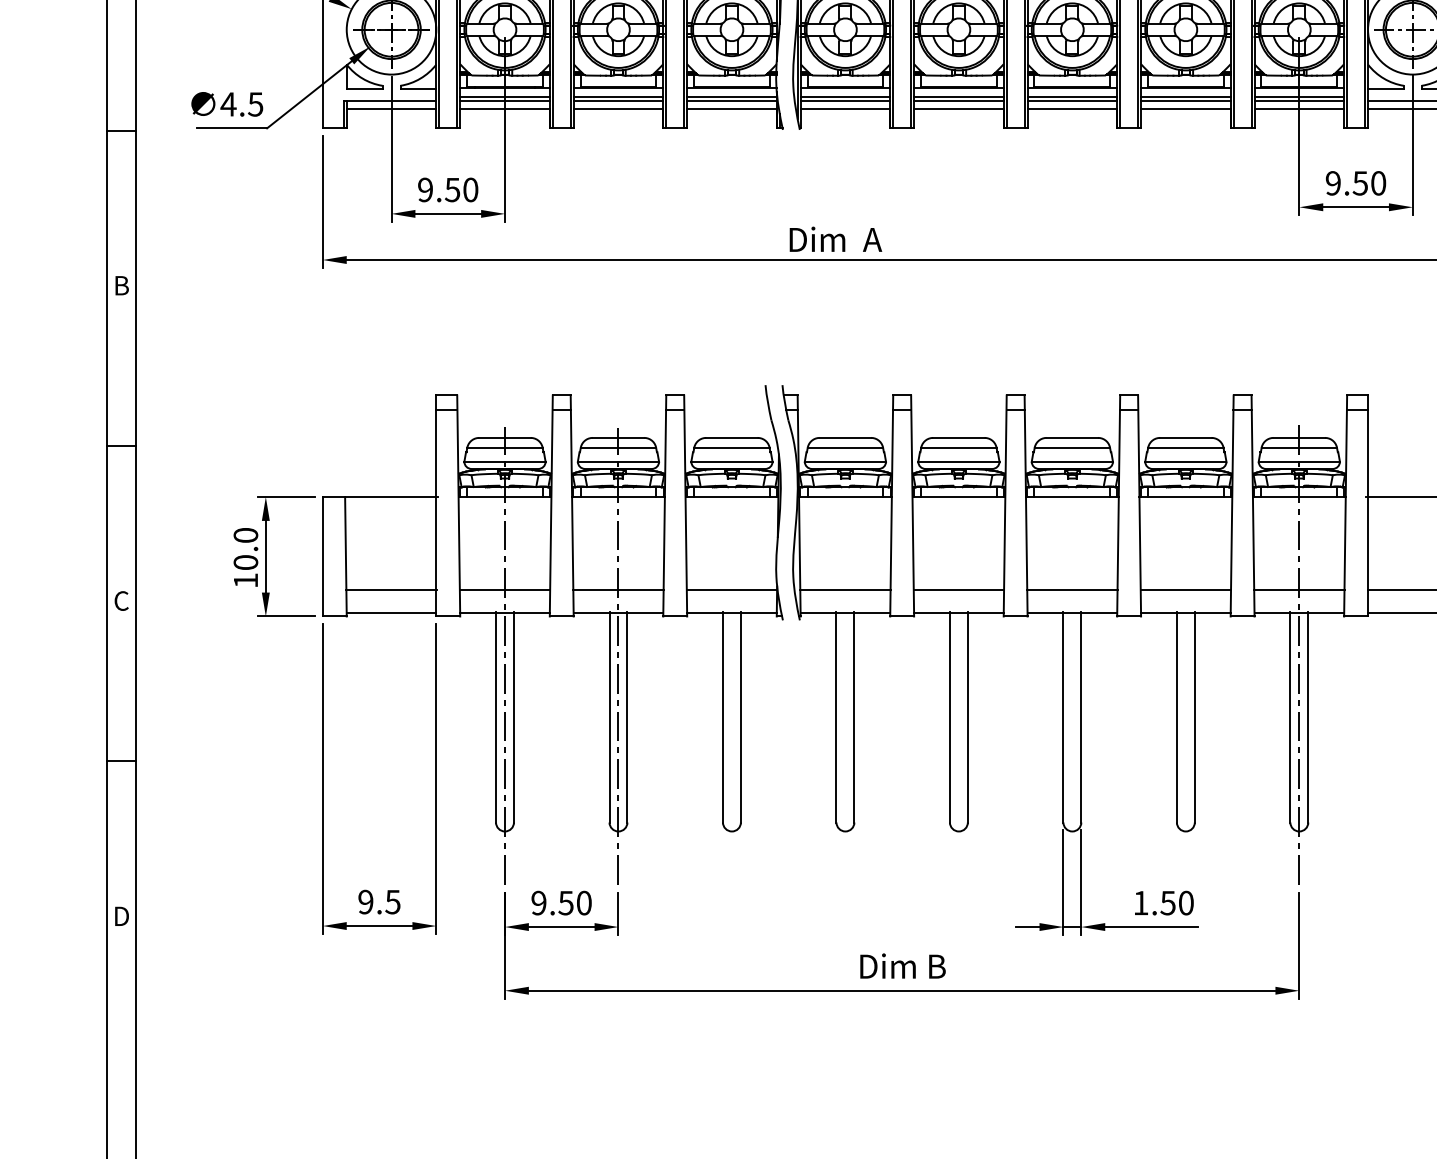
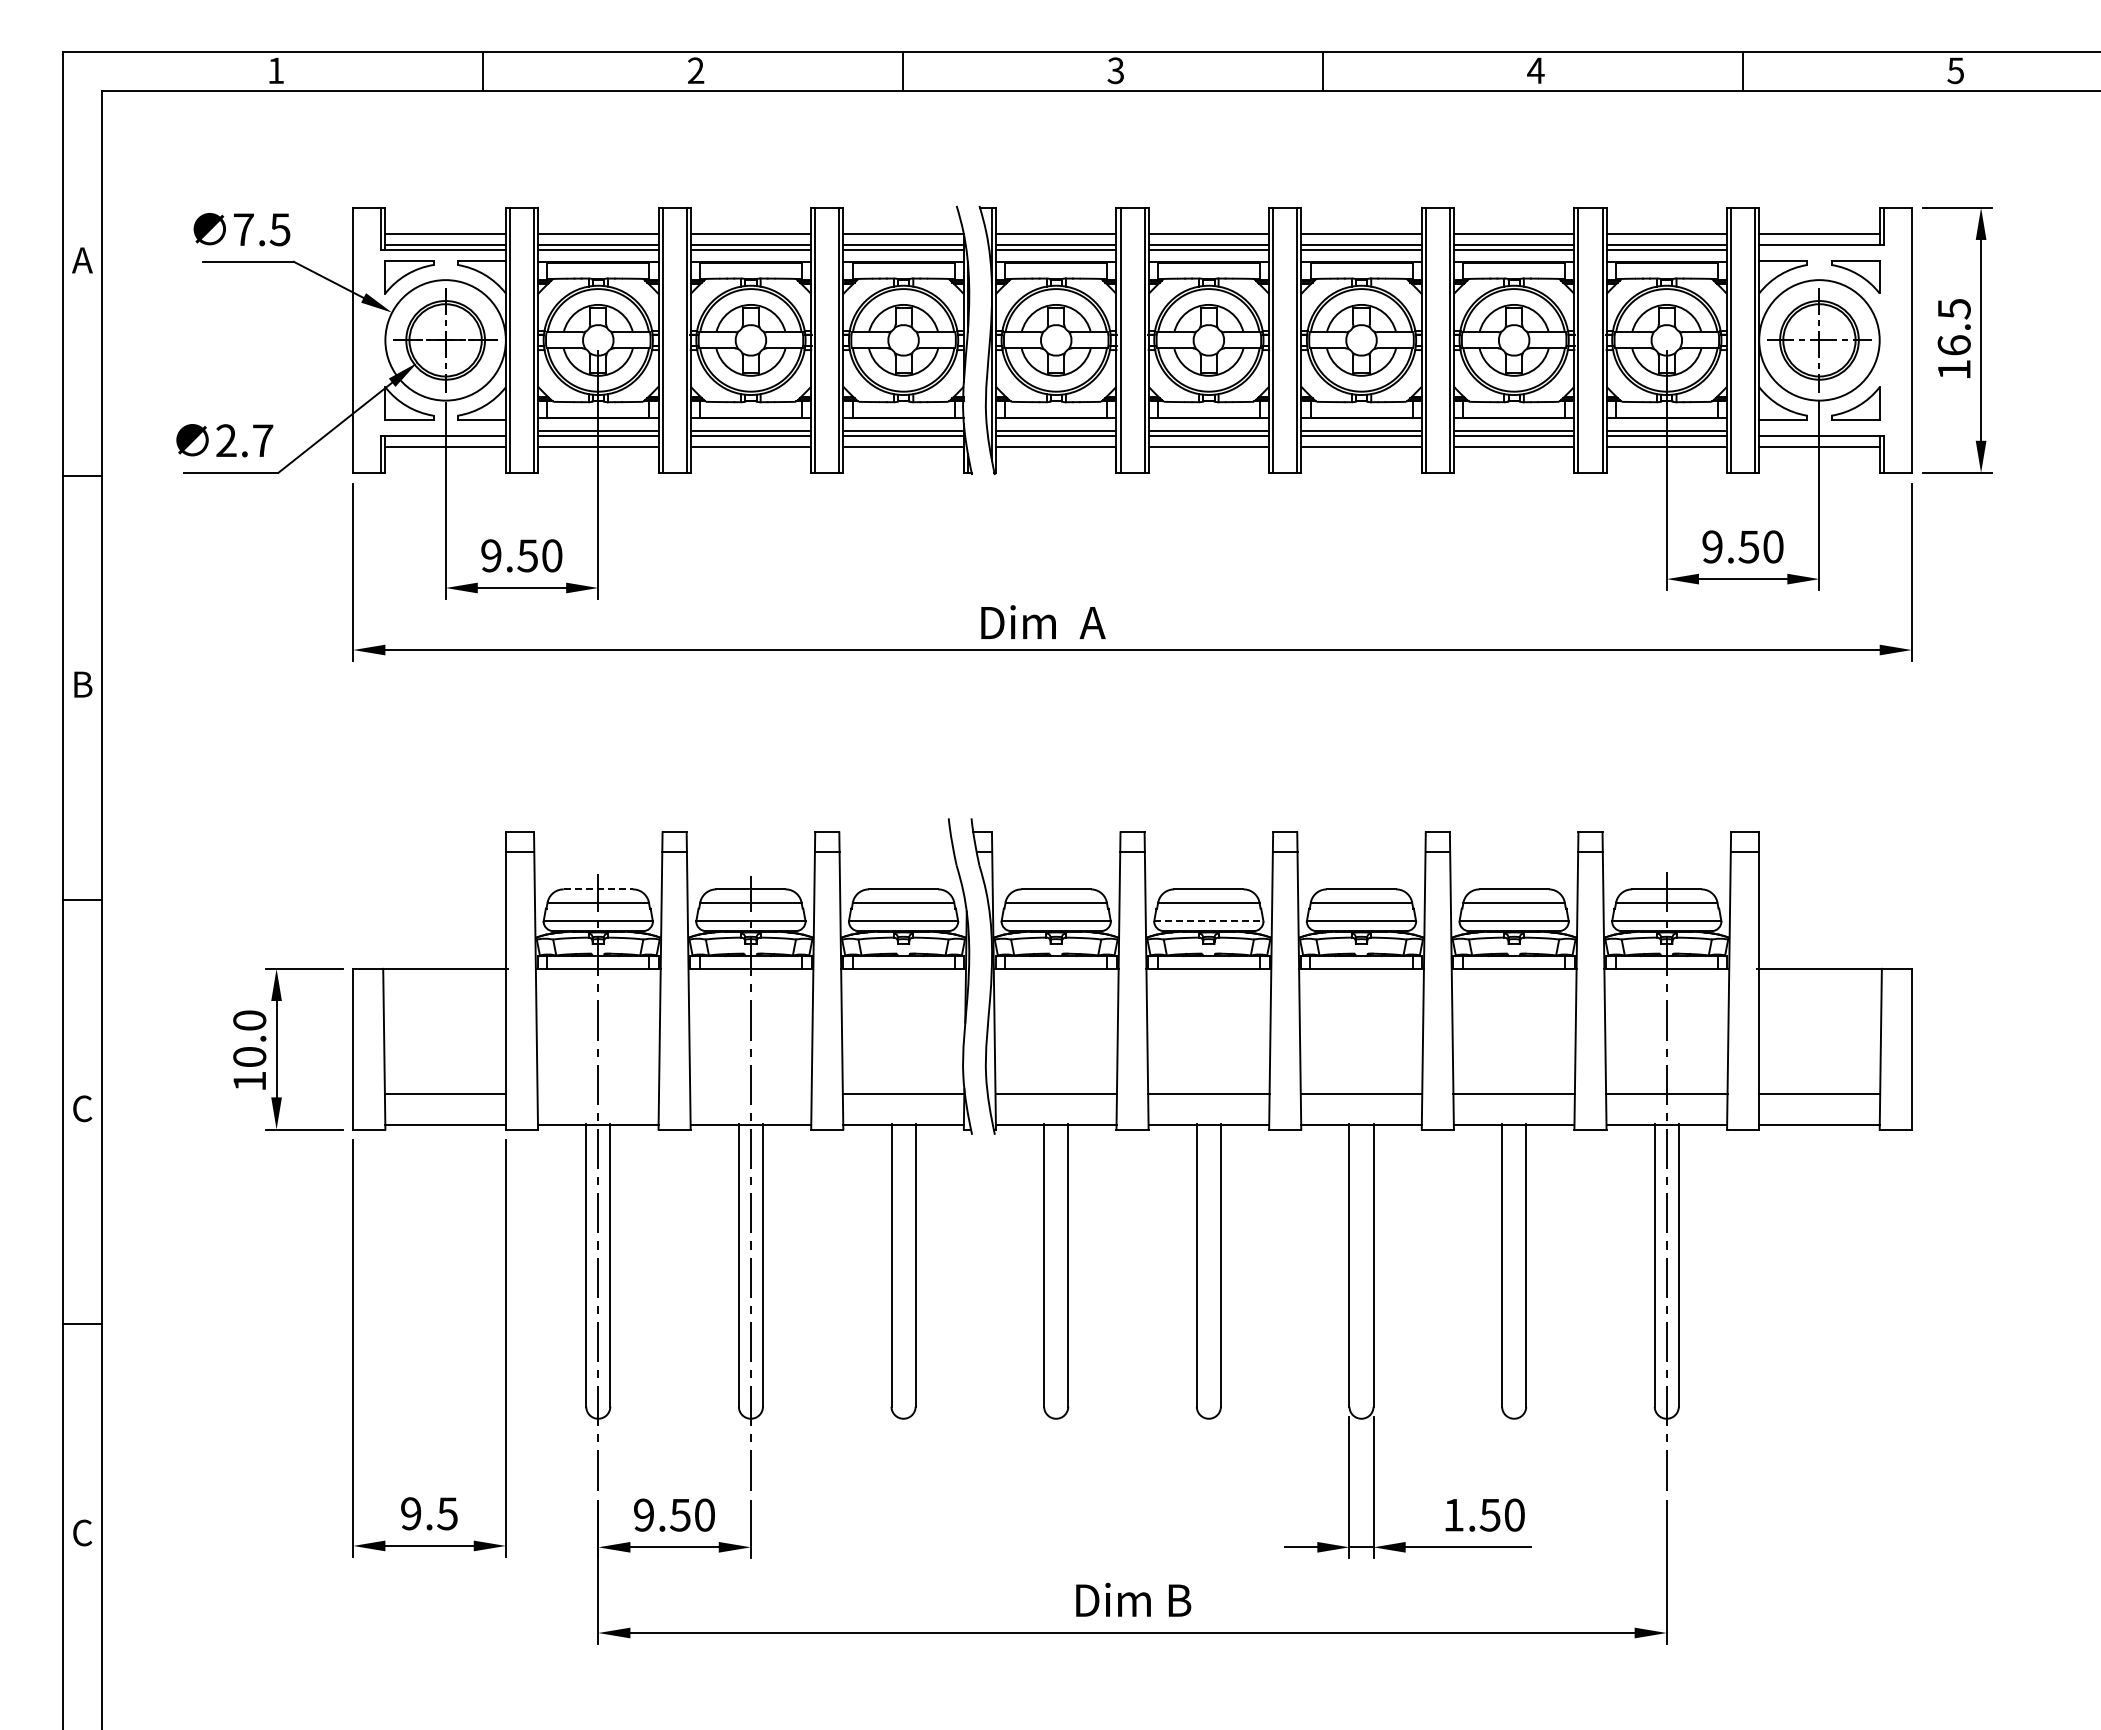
text: (242, 104) -> (244, 440), 4.5 -> 2.7
line: (505, 438) -> (598, 889), solid -> dashed
line: (958, 461) -> (1208, 921), solid -> dashed
line: (505, 590) -> (598, 1094), removed
line: (618, 590) -> (750, 1094), removed
text: (121, 916) -> (82, 1532), D -> C

